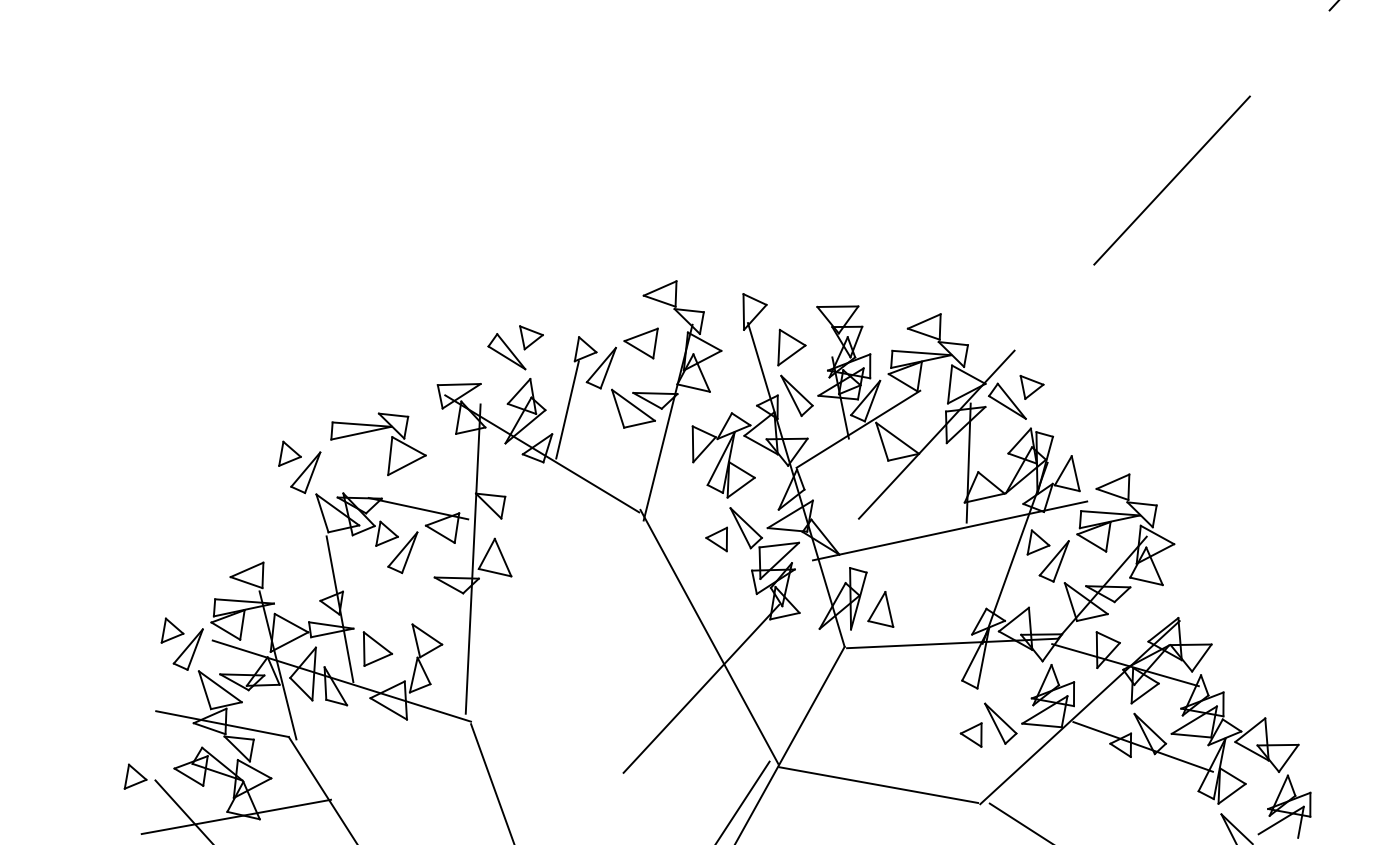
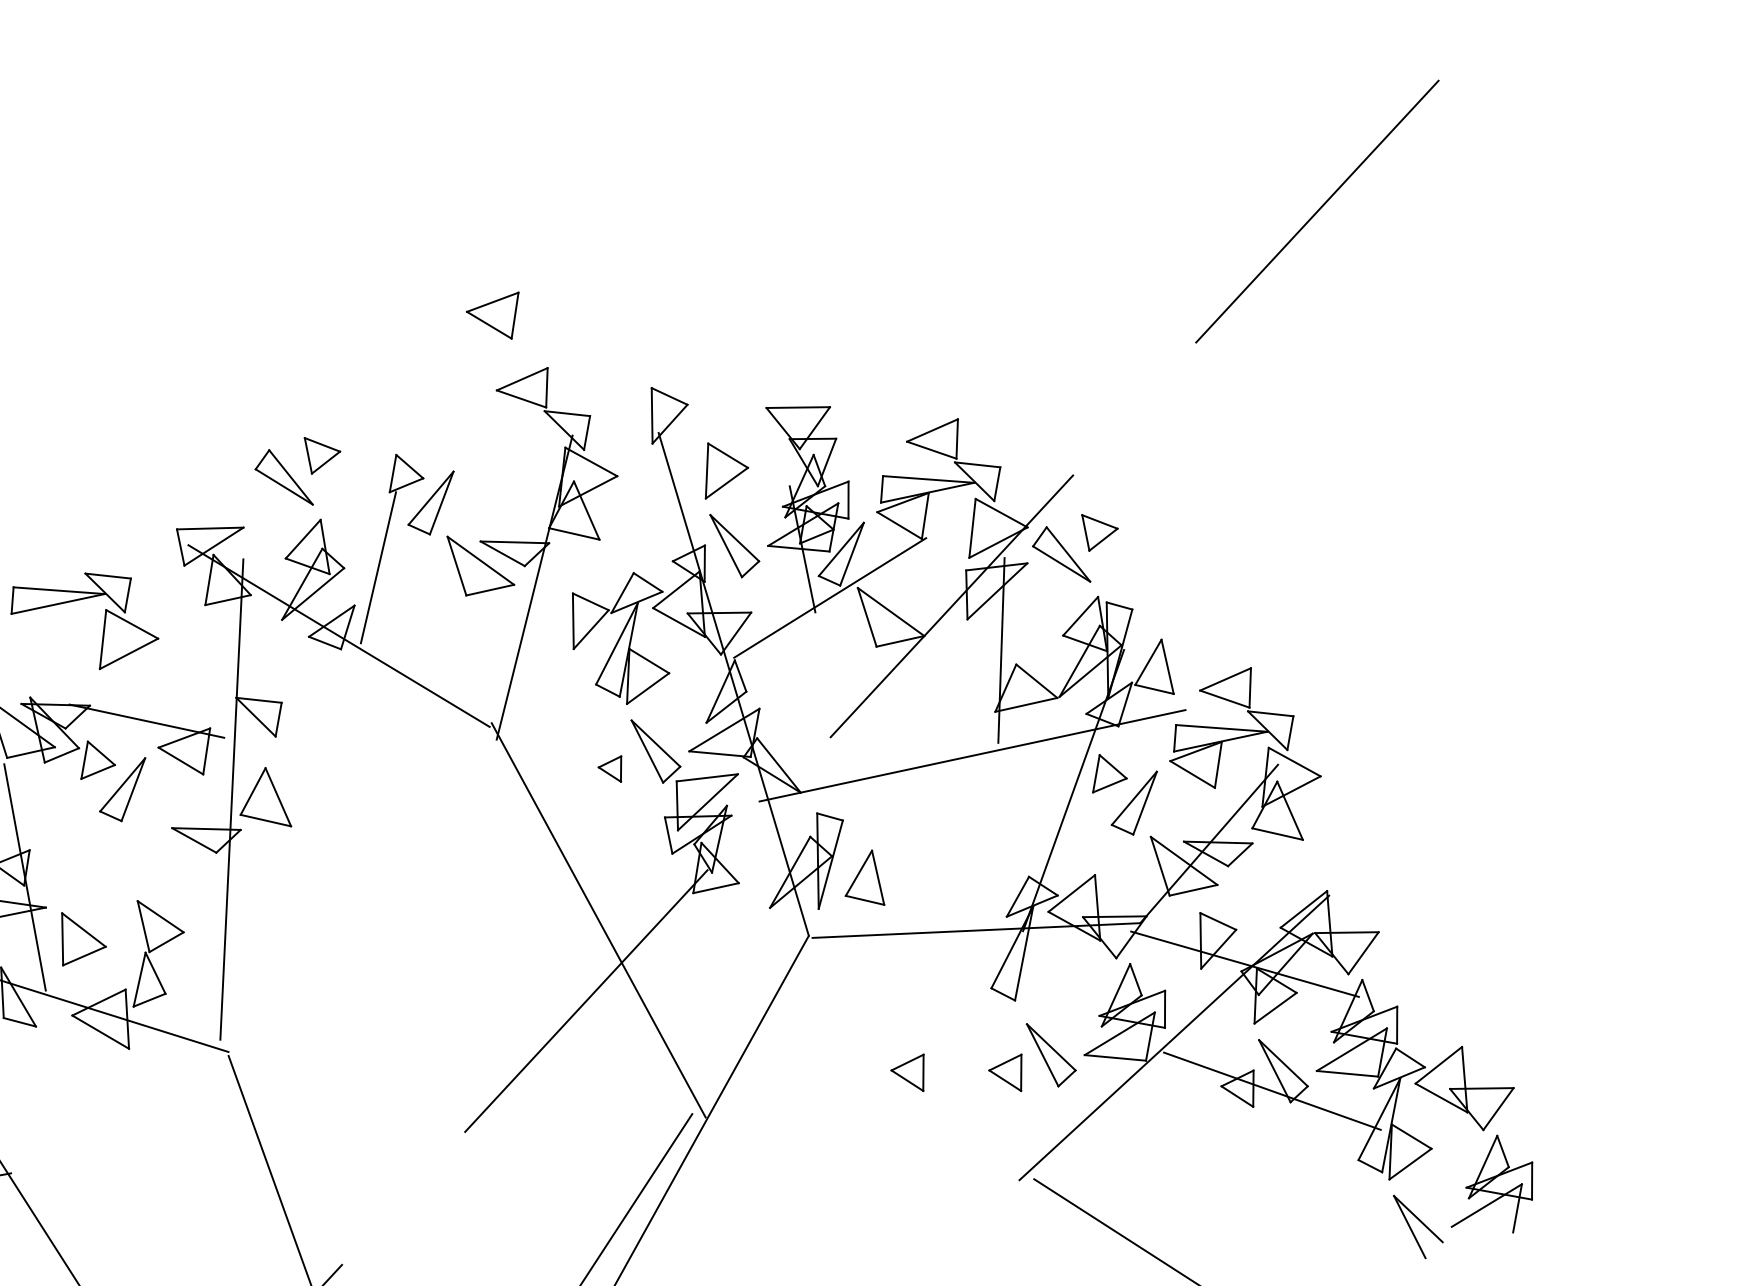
part: (640, 343) -> (491, 315), moved
part: (716, 539) -> (609, 769), size x0.7
part: (907, 734) -> (906, 1071), added
line: (878, 784) -> (861, 1149), removed

